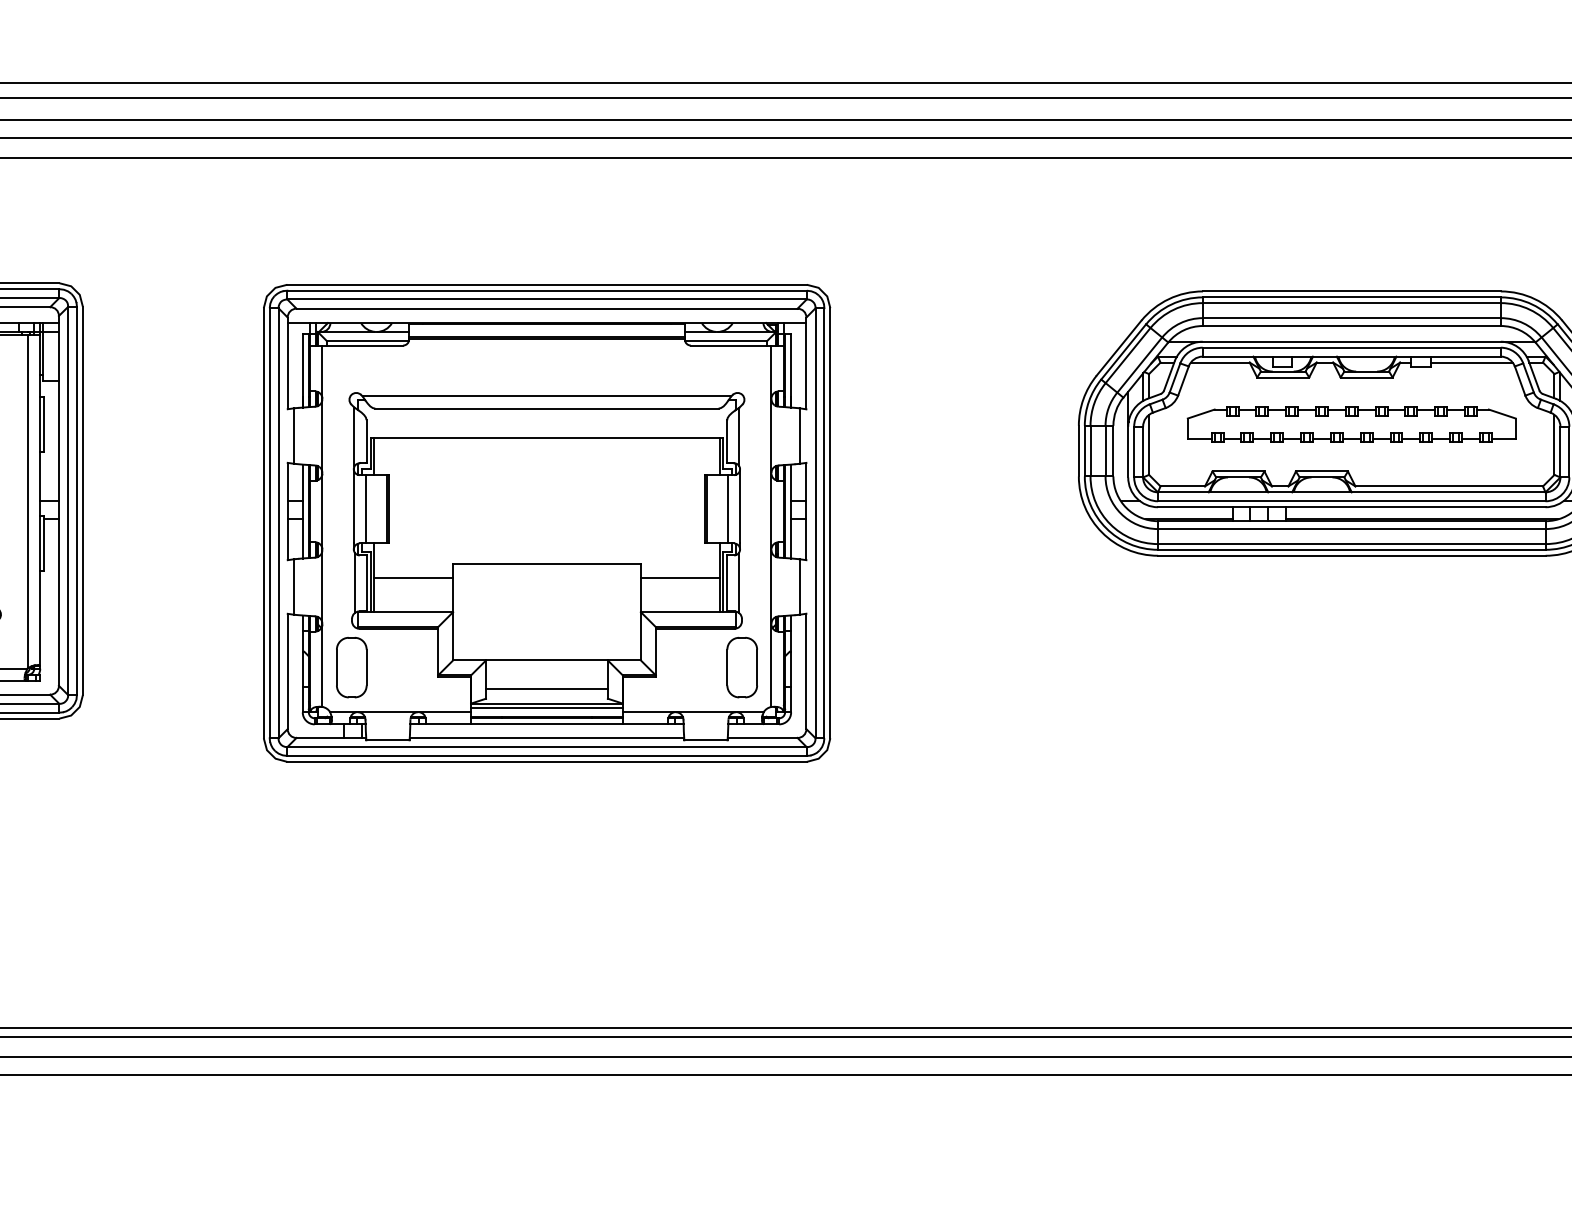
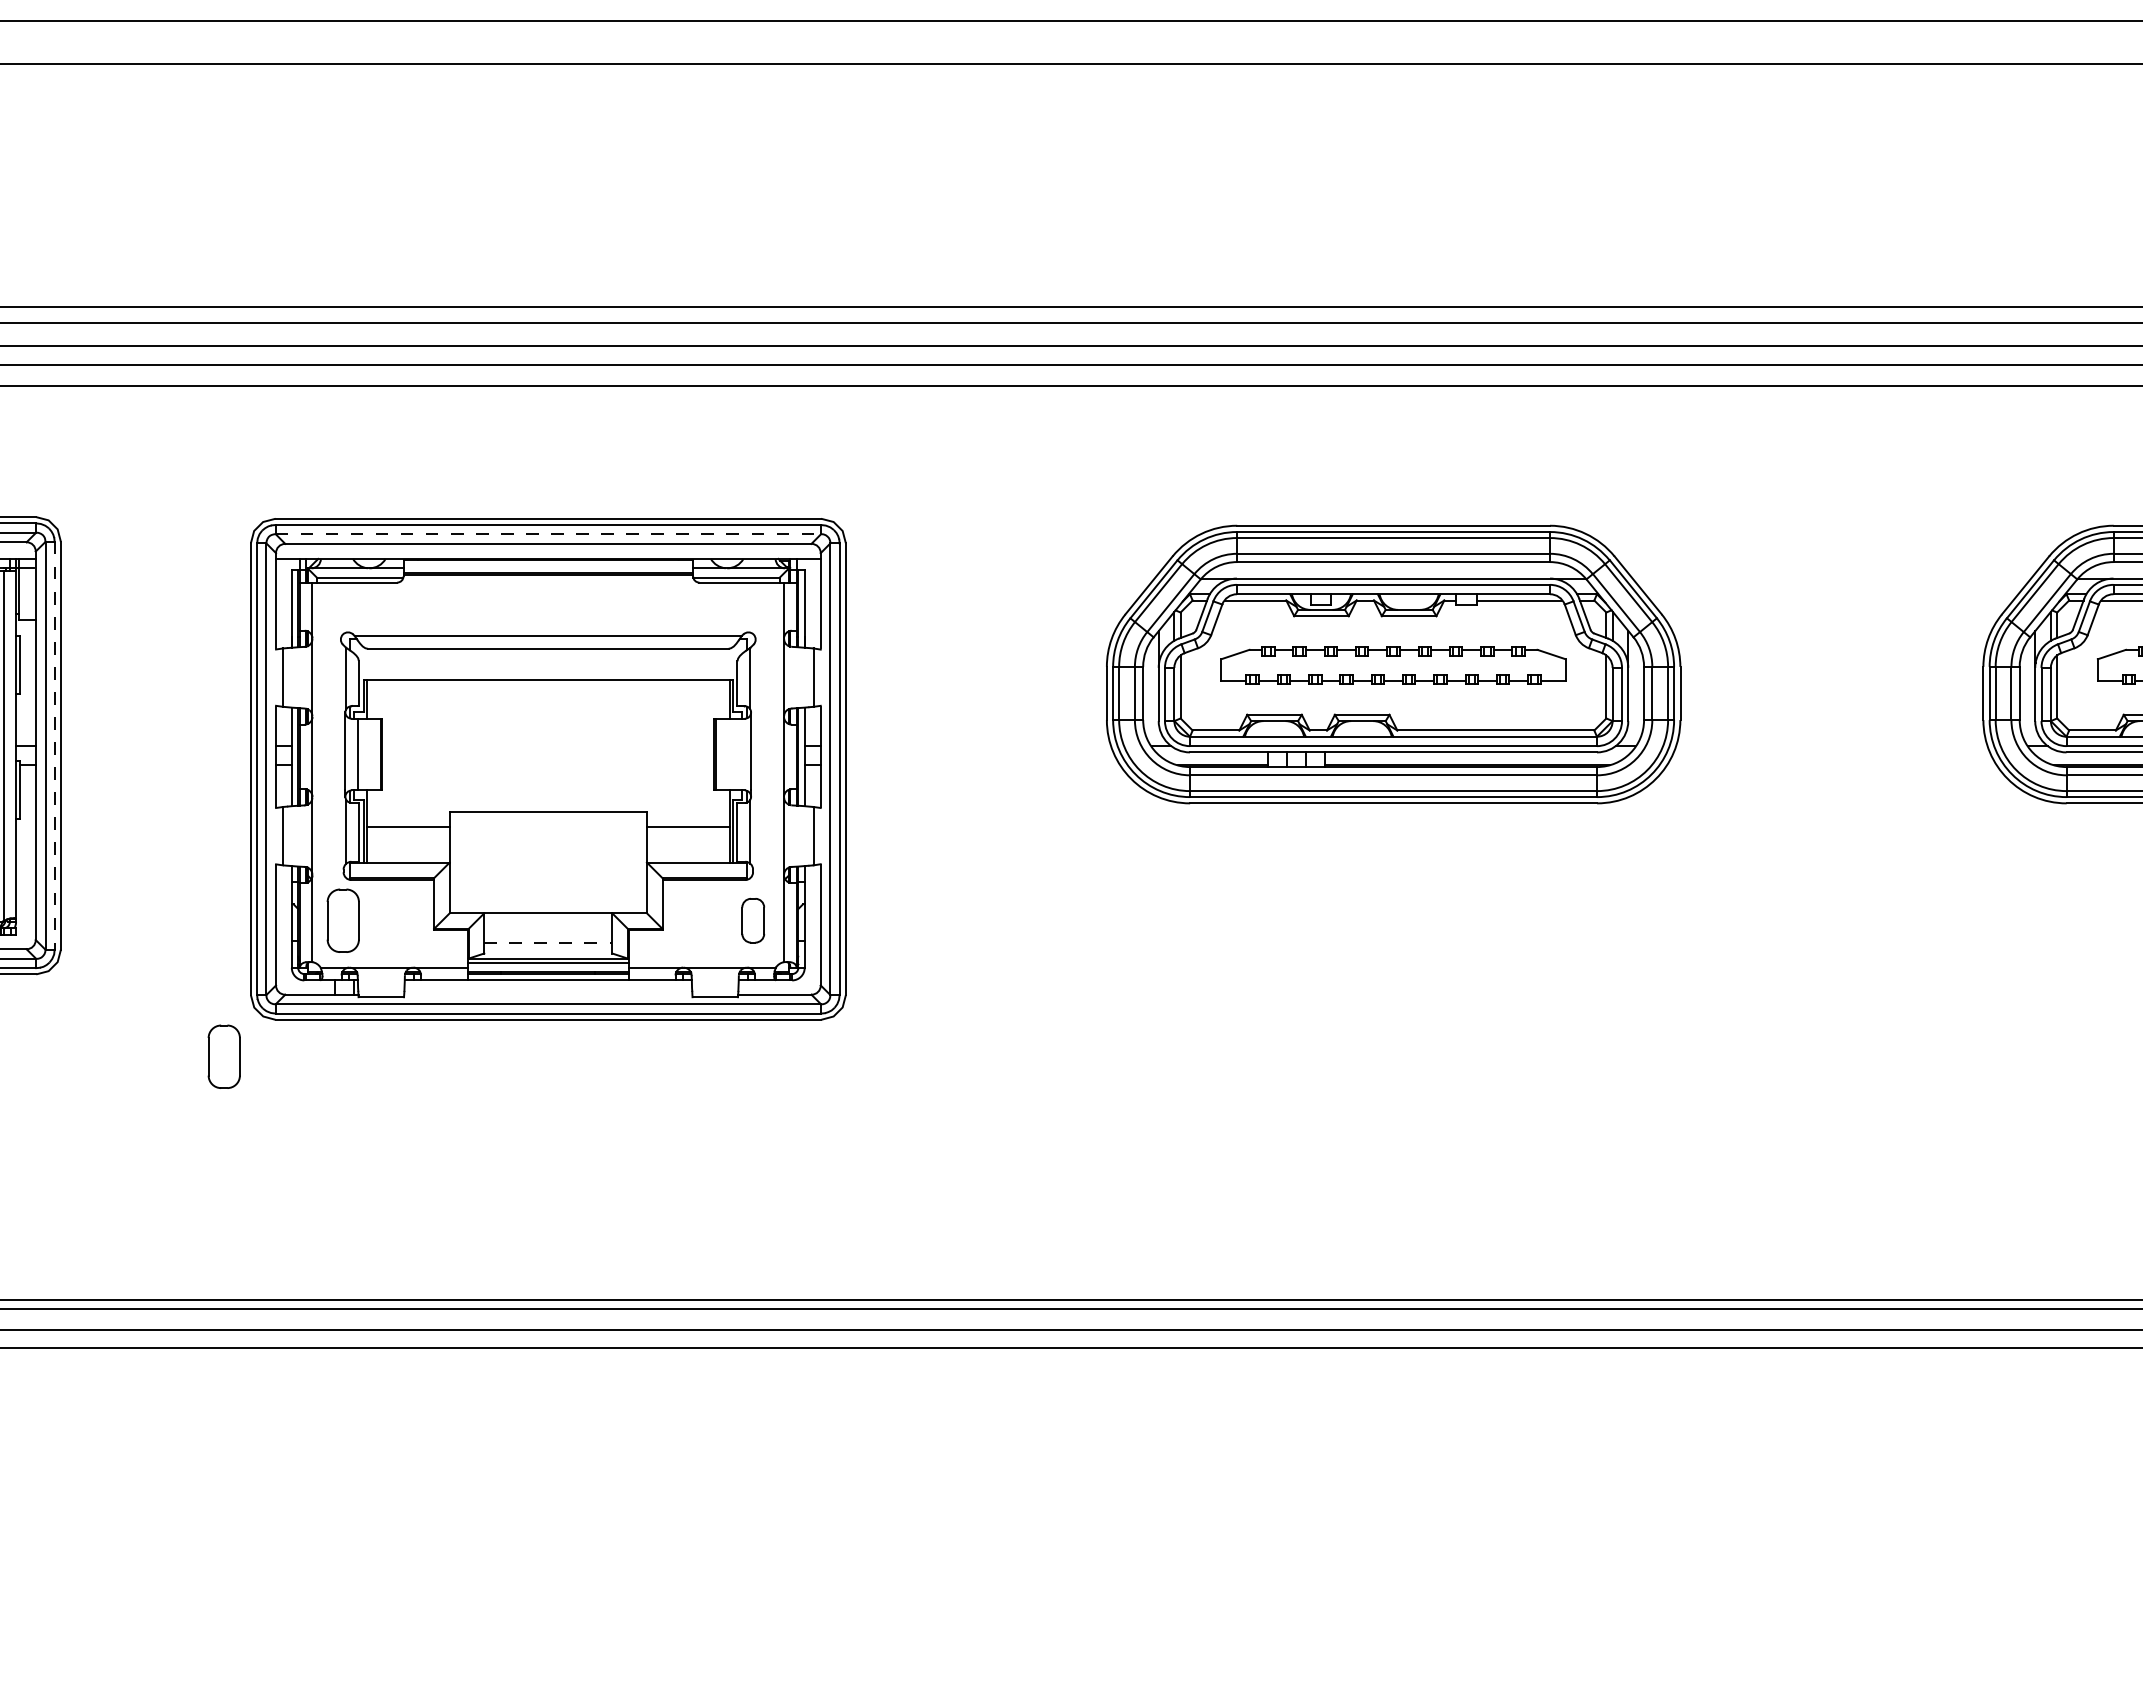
line: (547, 299) -> (548, 534), solid -> dashed
line: (76, 500) -> (54, 745), solid -> dashed
line: (728, 509) -> (738, 754), removed
part: (741, 667) -> (752, 920), size x0.7
line: (547, 688) -> (548, 942), solid -> dashed
line: (547, 737) -> (548, 994), removed
part: (237, 796) -> (223, 1056), added

